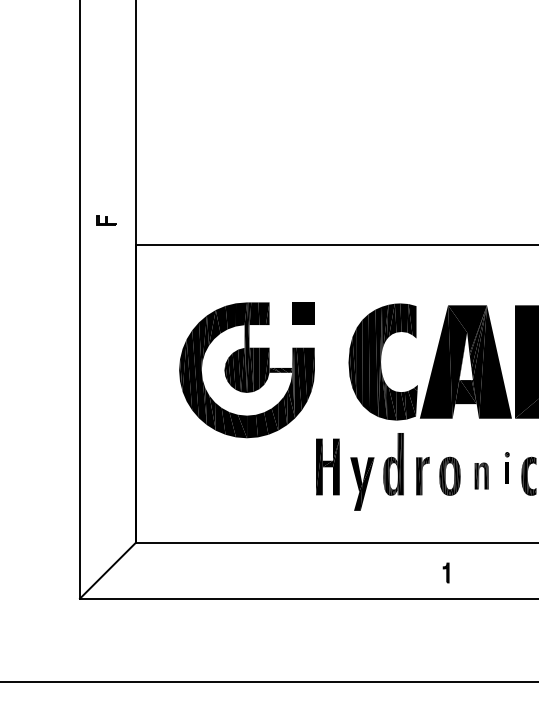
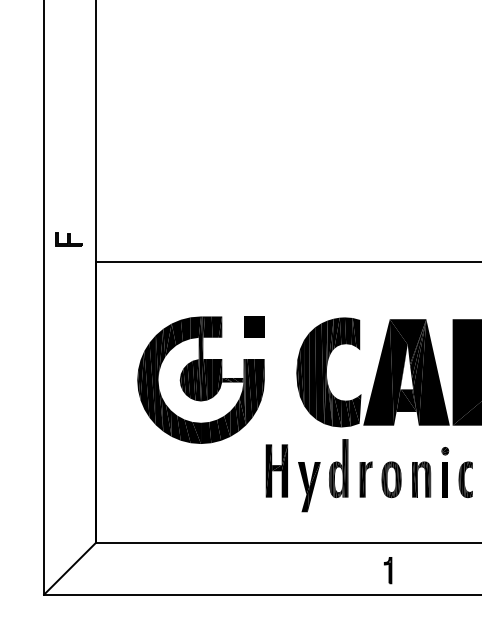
part: (106, 220) -> (69, 239), size x1.43
part: (507, 467) -> (445, 471), size x1.67
part: (481, 475) -> (421, 478), size x1.43
part: (445, 572) -> (387, 570), size x1.43

